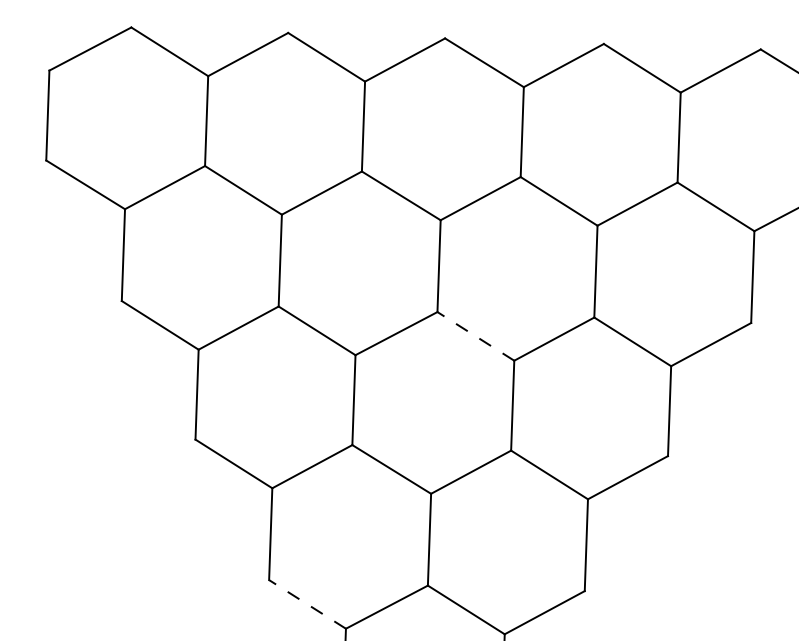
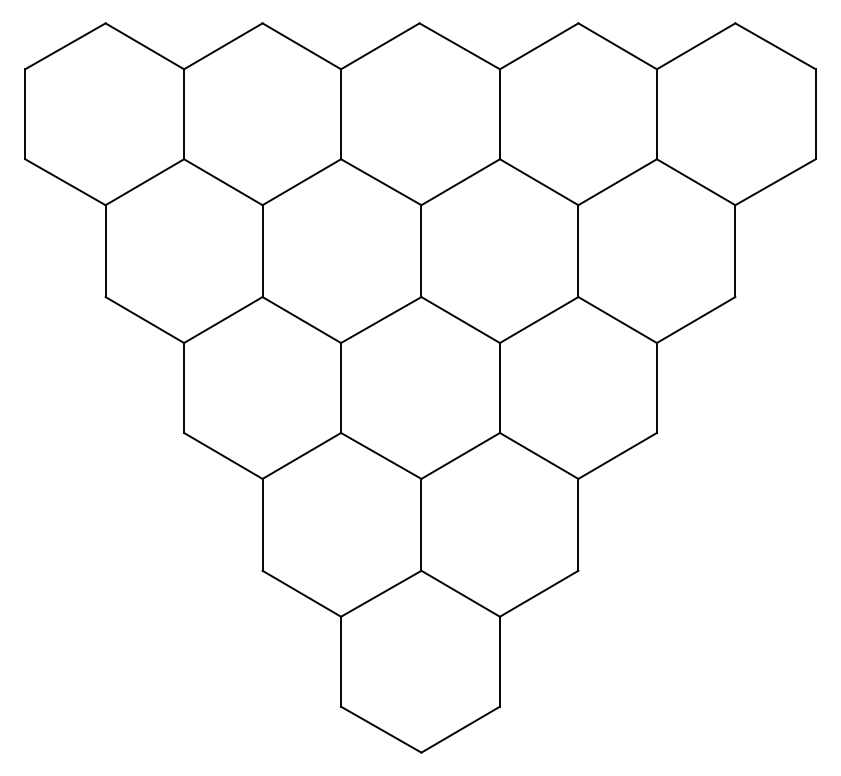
line: (475, 335) -> (460, 319), dashed -> solid
line: (307, 604) -> (301, 593), dashed -> solid

